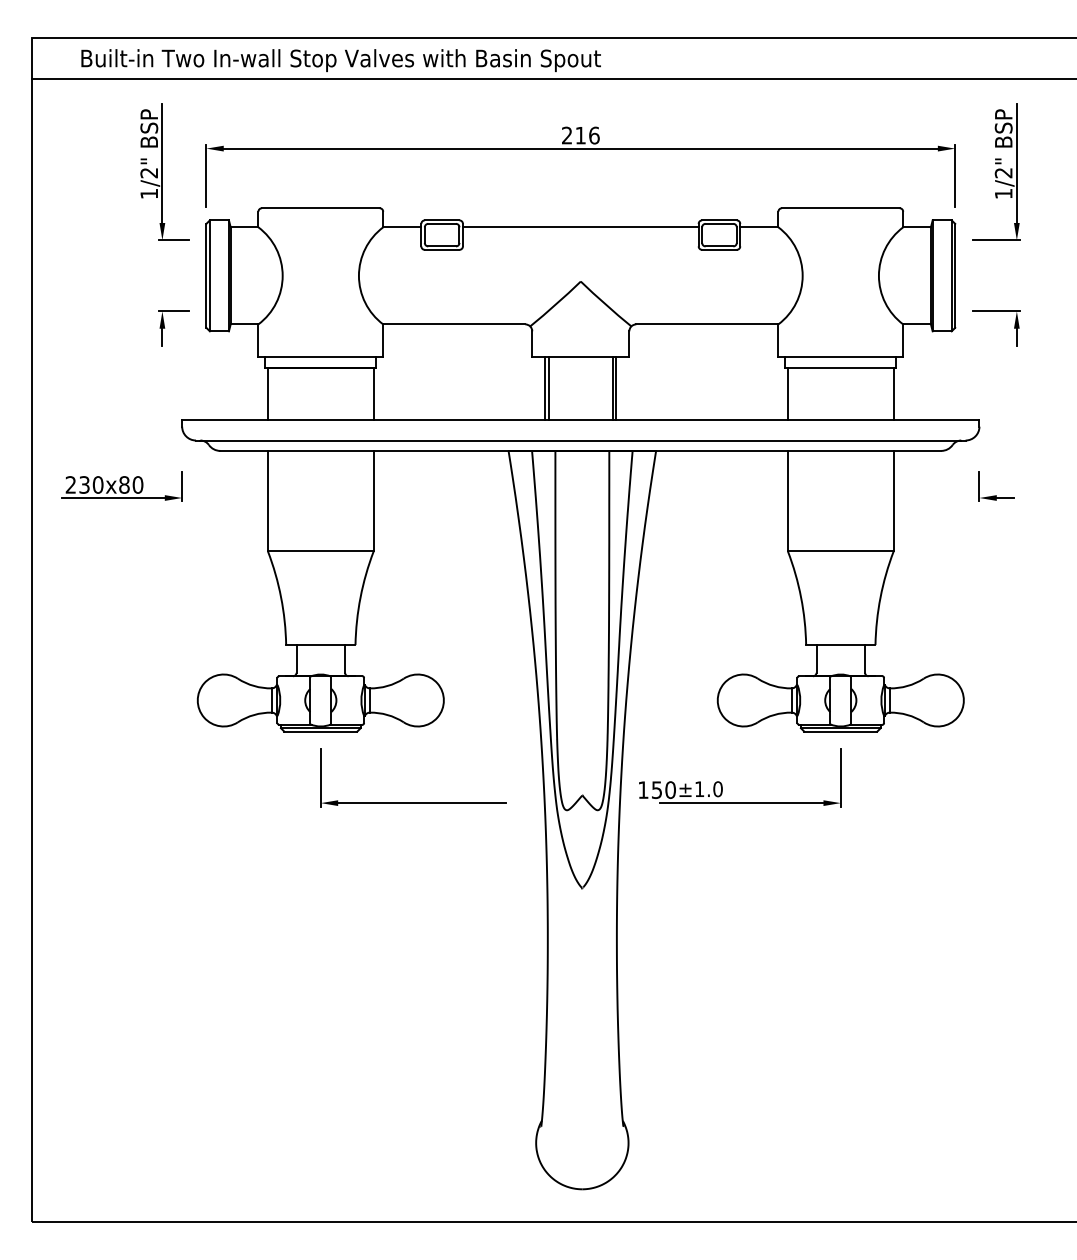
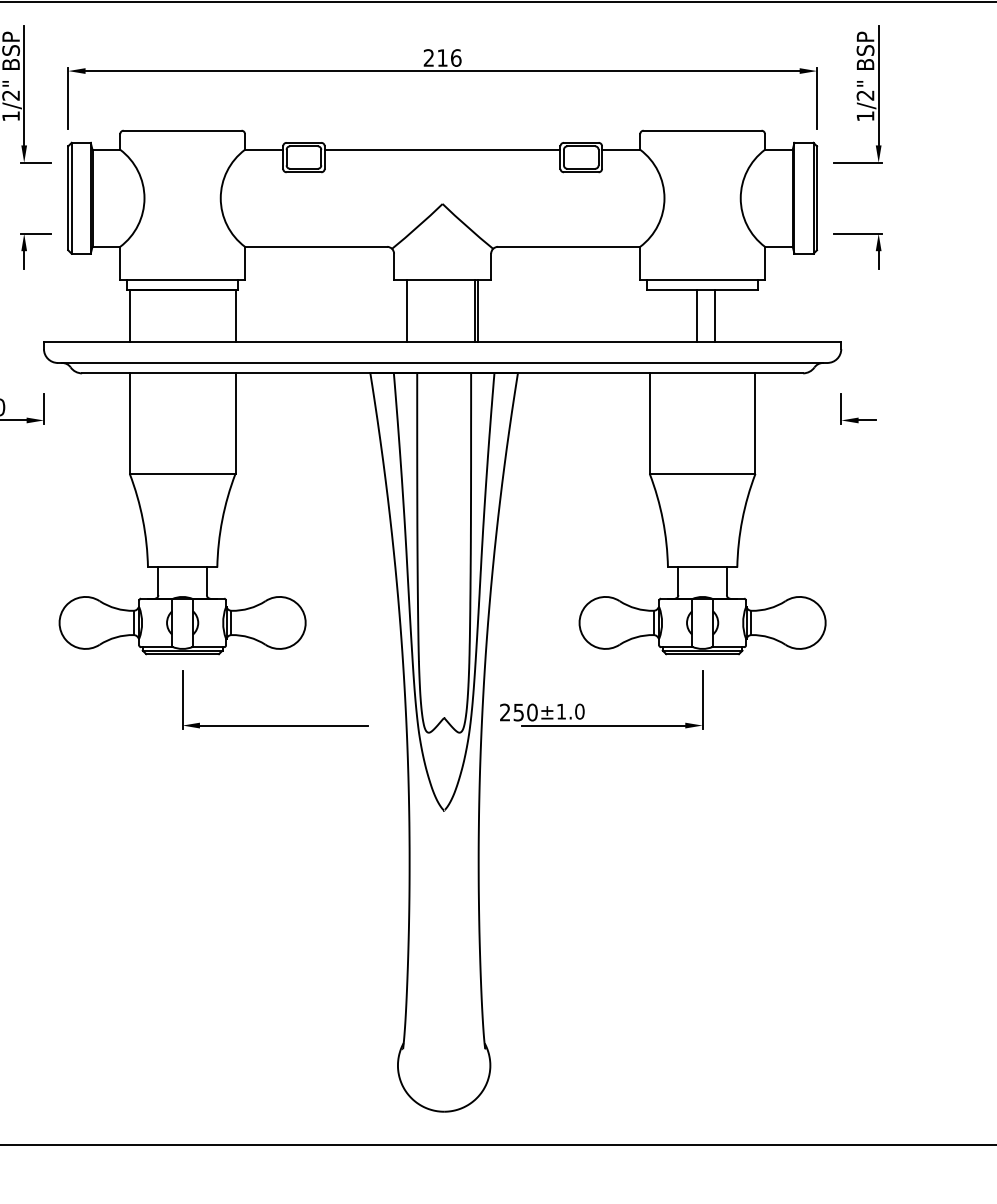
line: (548, 388) -> (410, 310), removed
line: (787, 393) -> (696, 315), moved
line: (893, 393) -> (715, 315), moved
text: (643, 789) -> (505, 711), 150 -> 250

